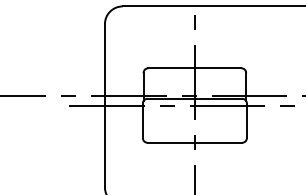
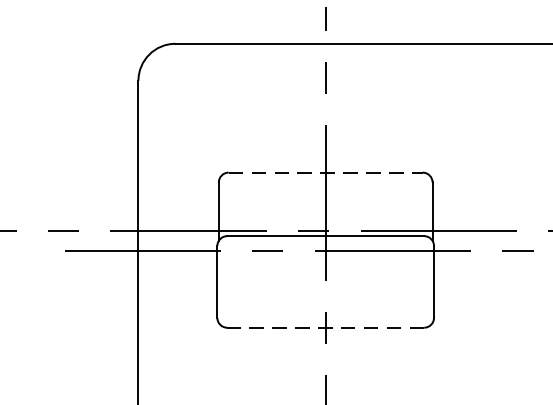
line: (194, 68) -> (324, 173), solid -> dashed
line: (194, 142) -> (324, 327), solid -> dashed

